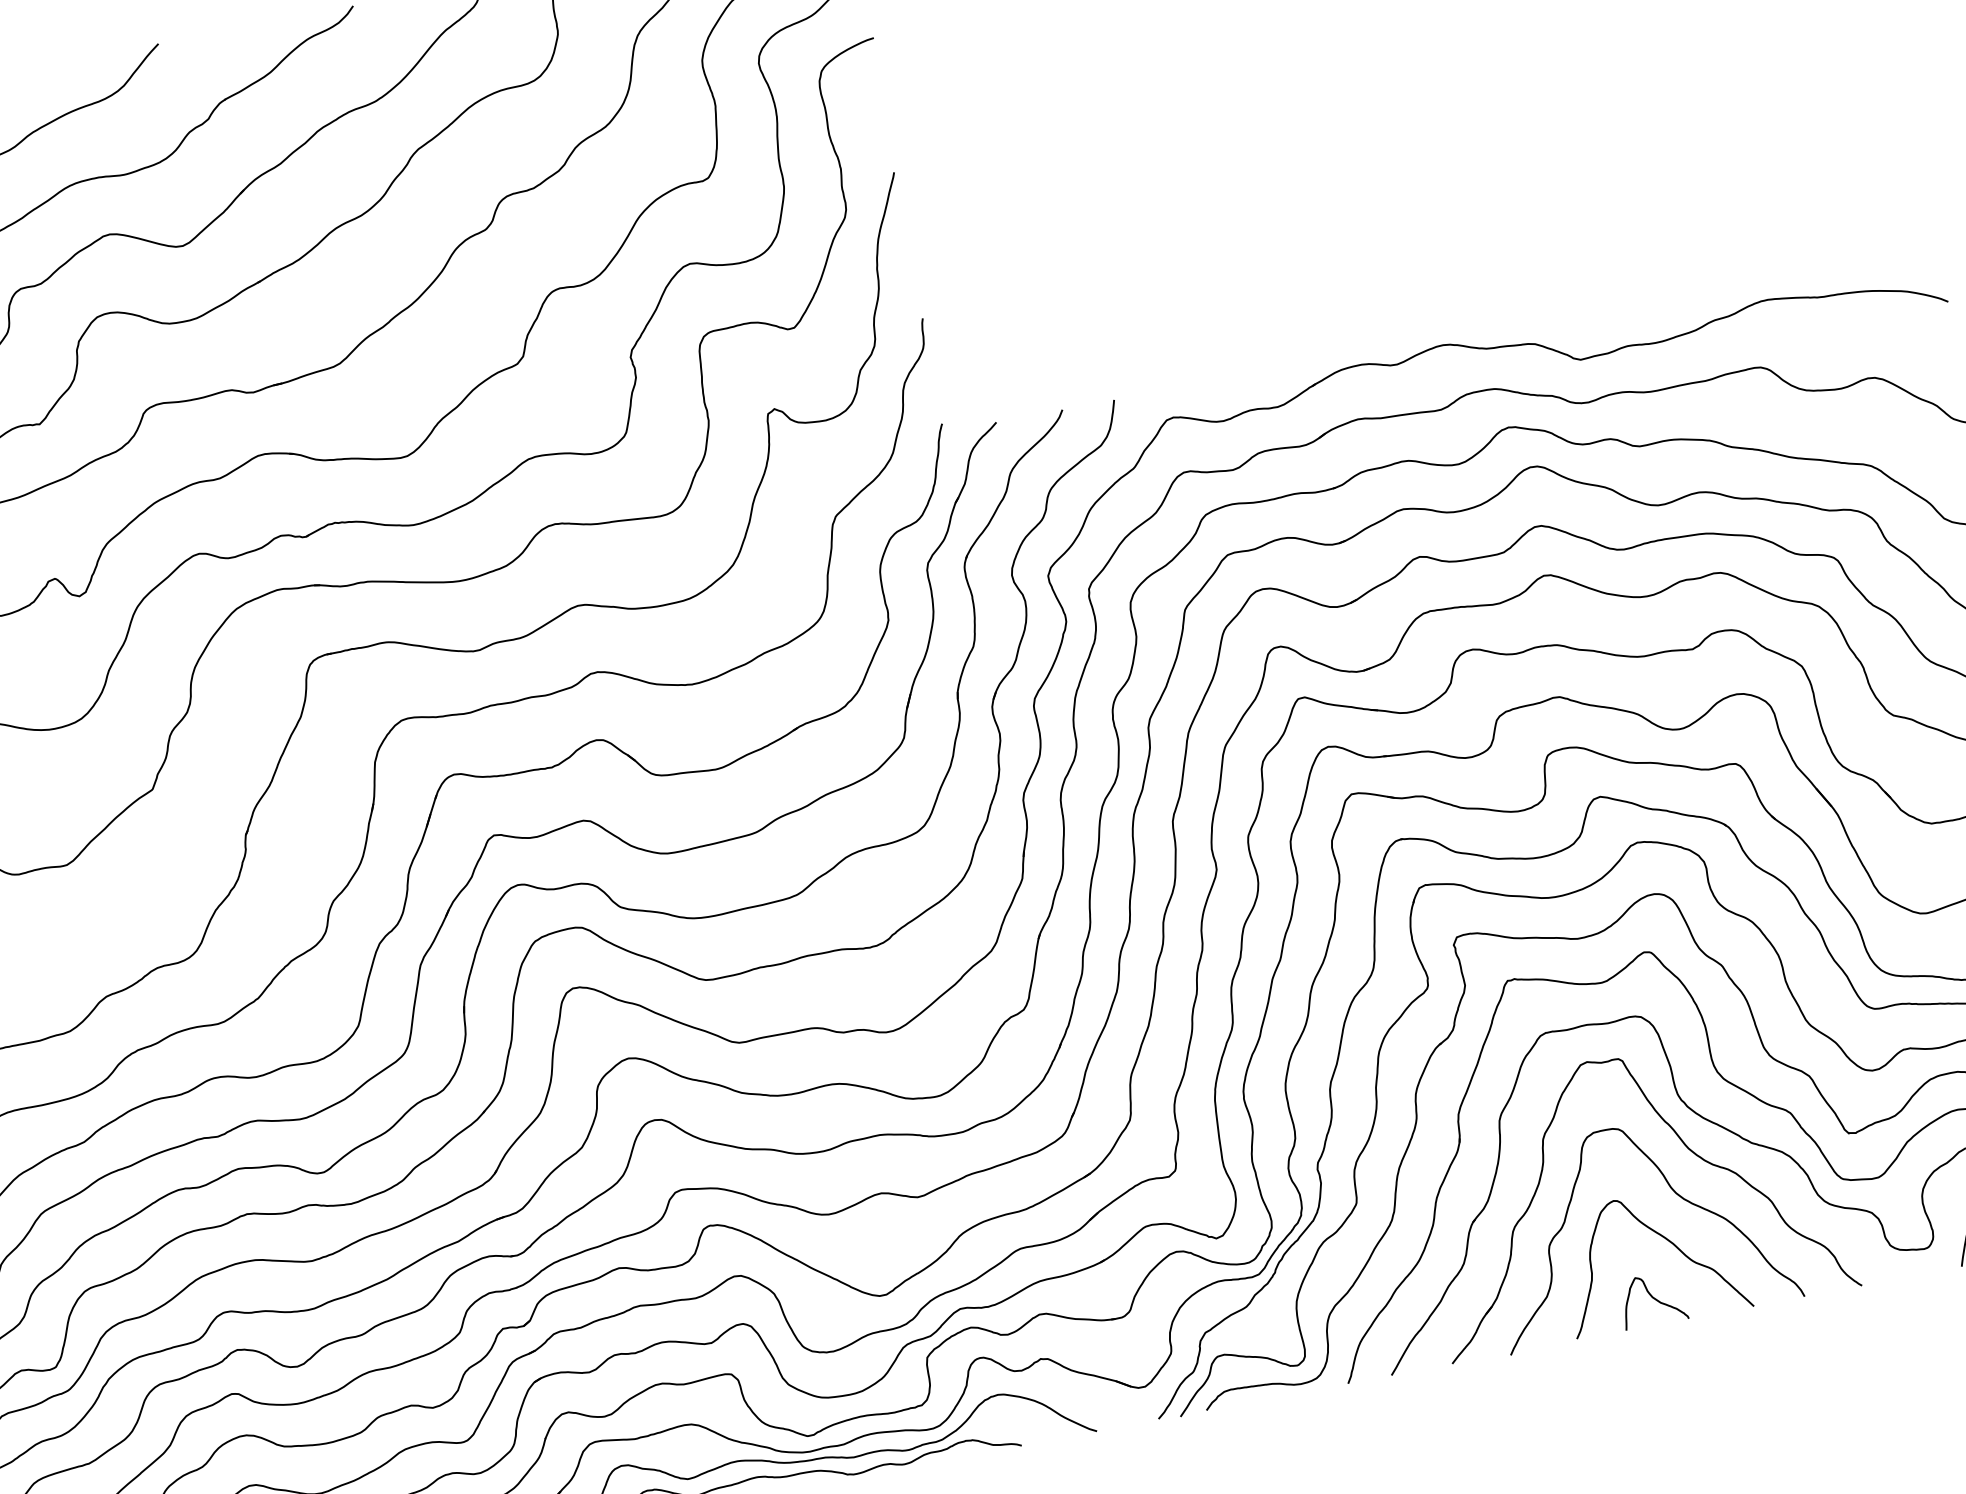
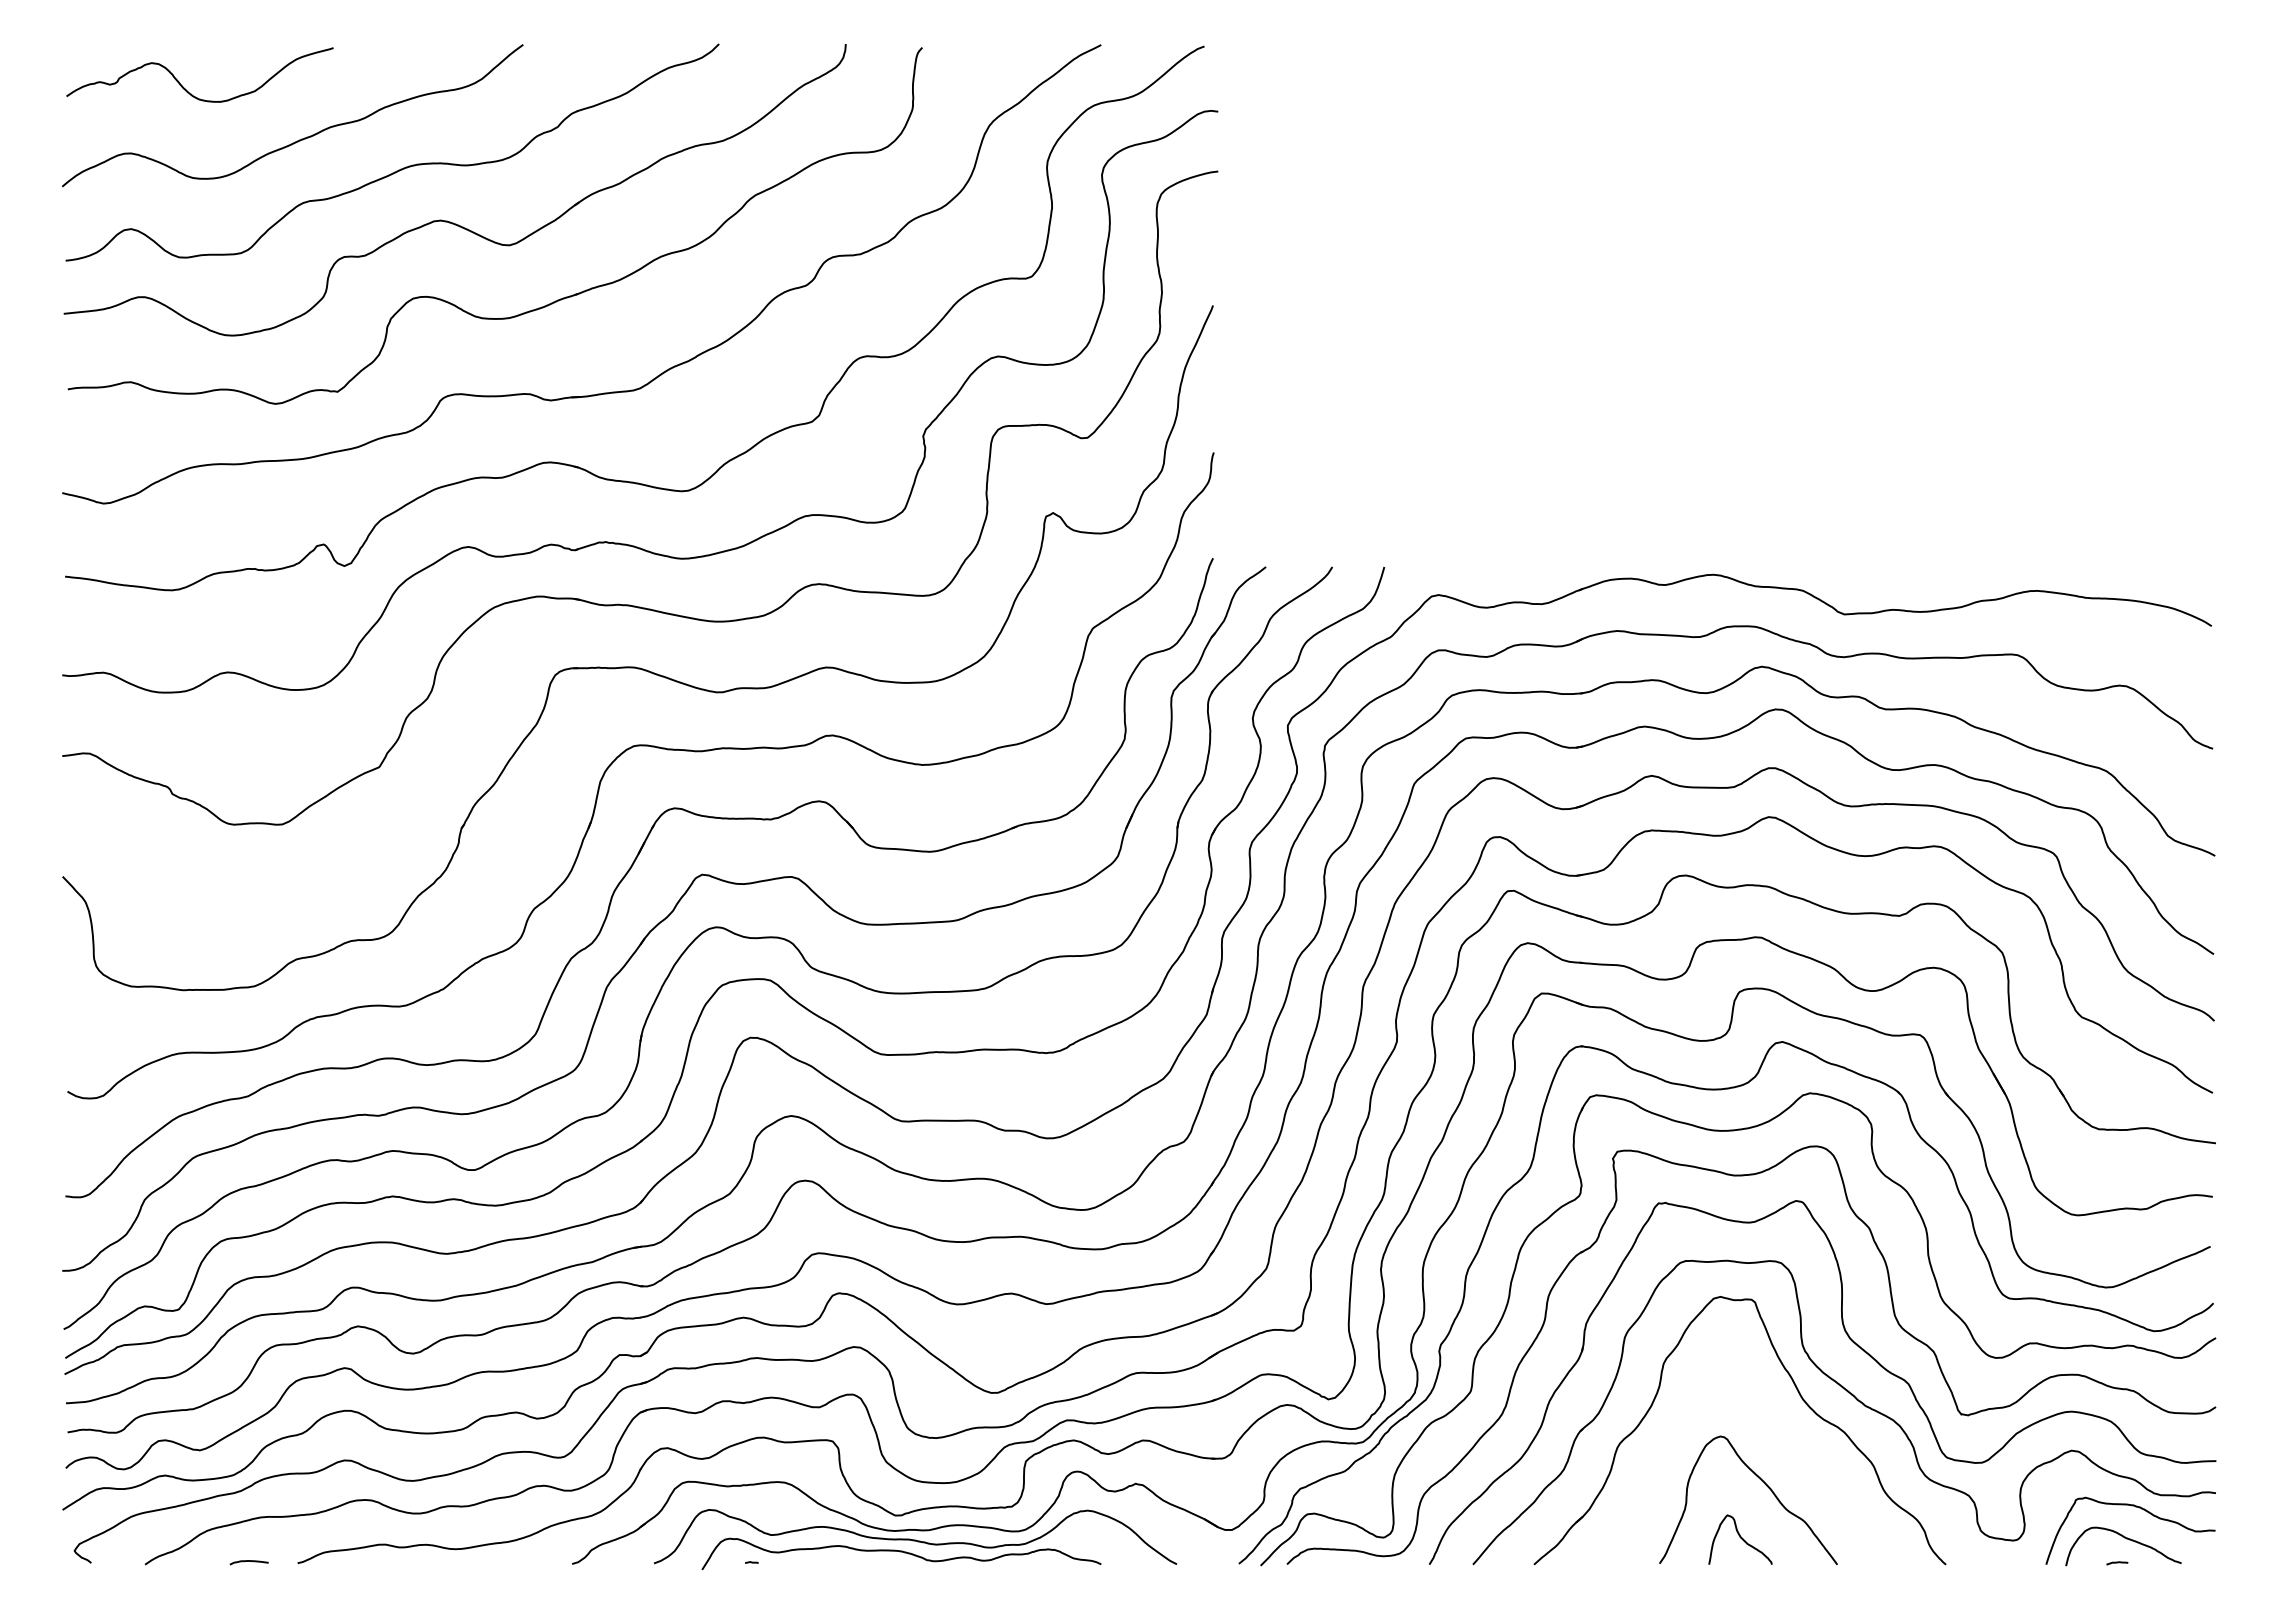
curve: (1674, 1193) -> (1781, 1440), removed

